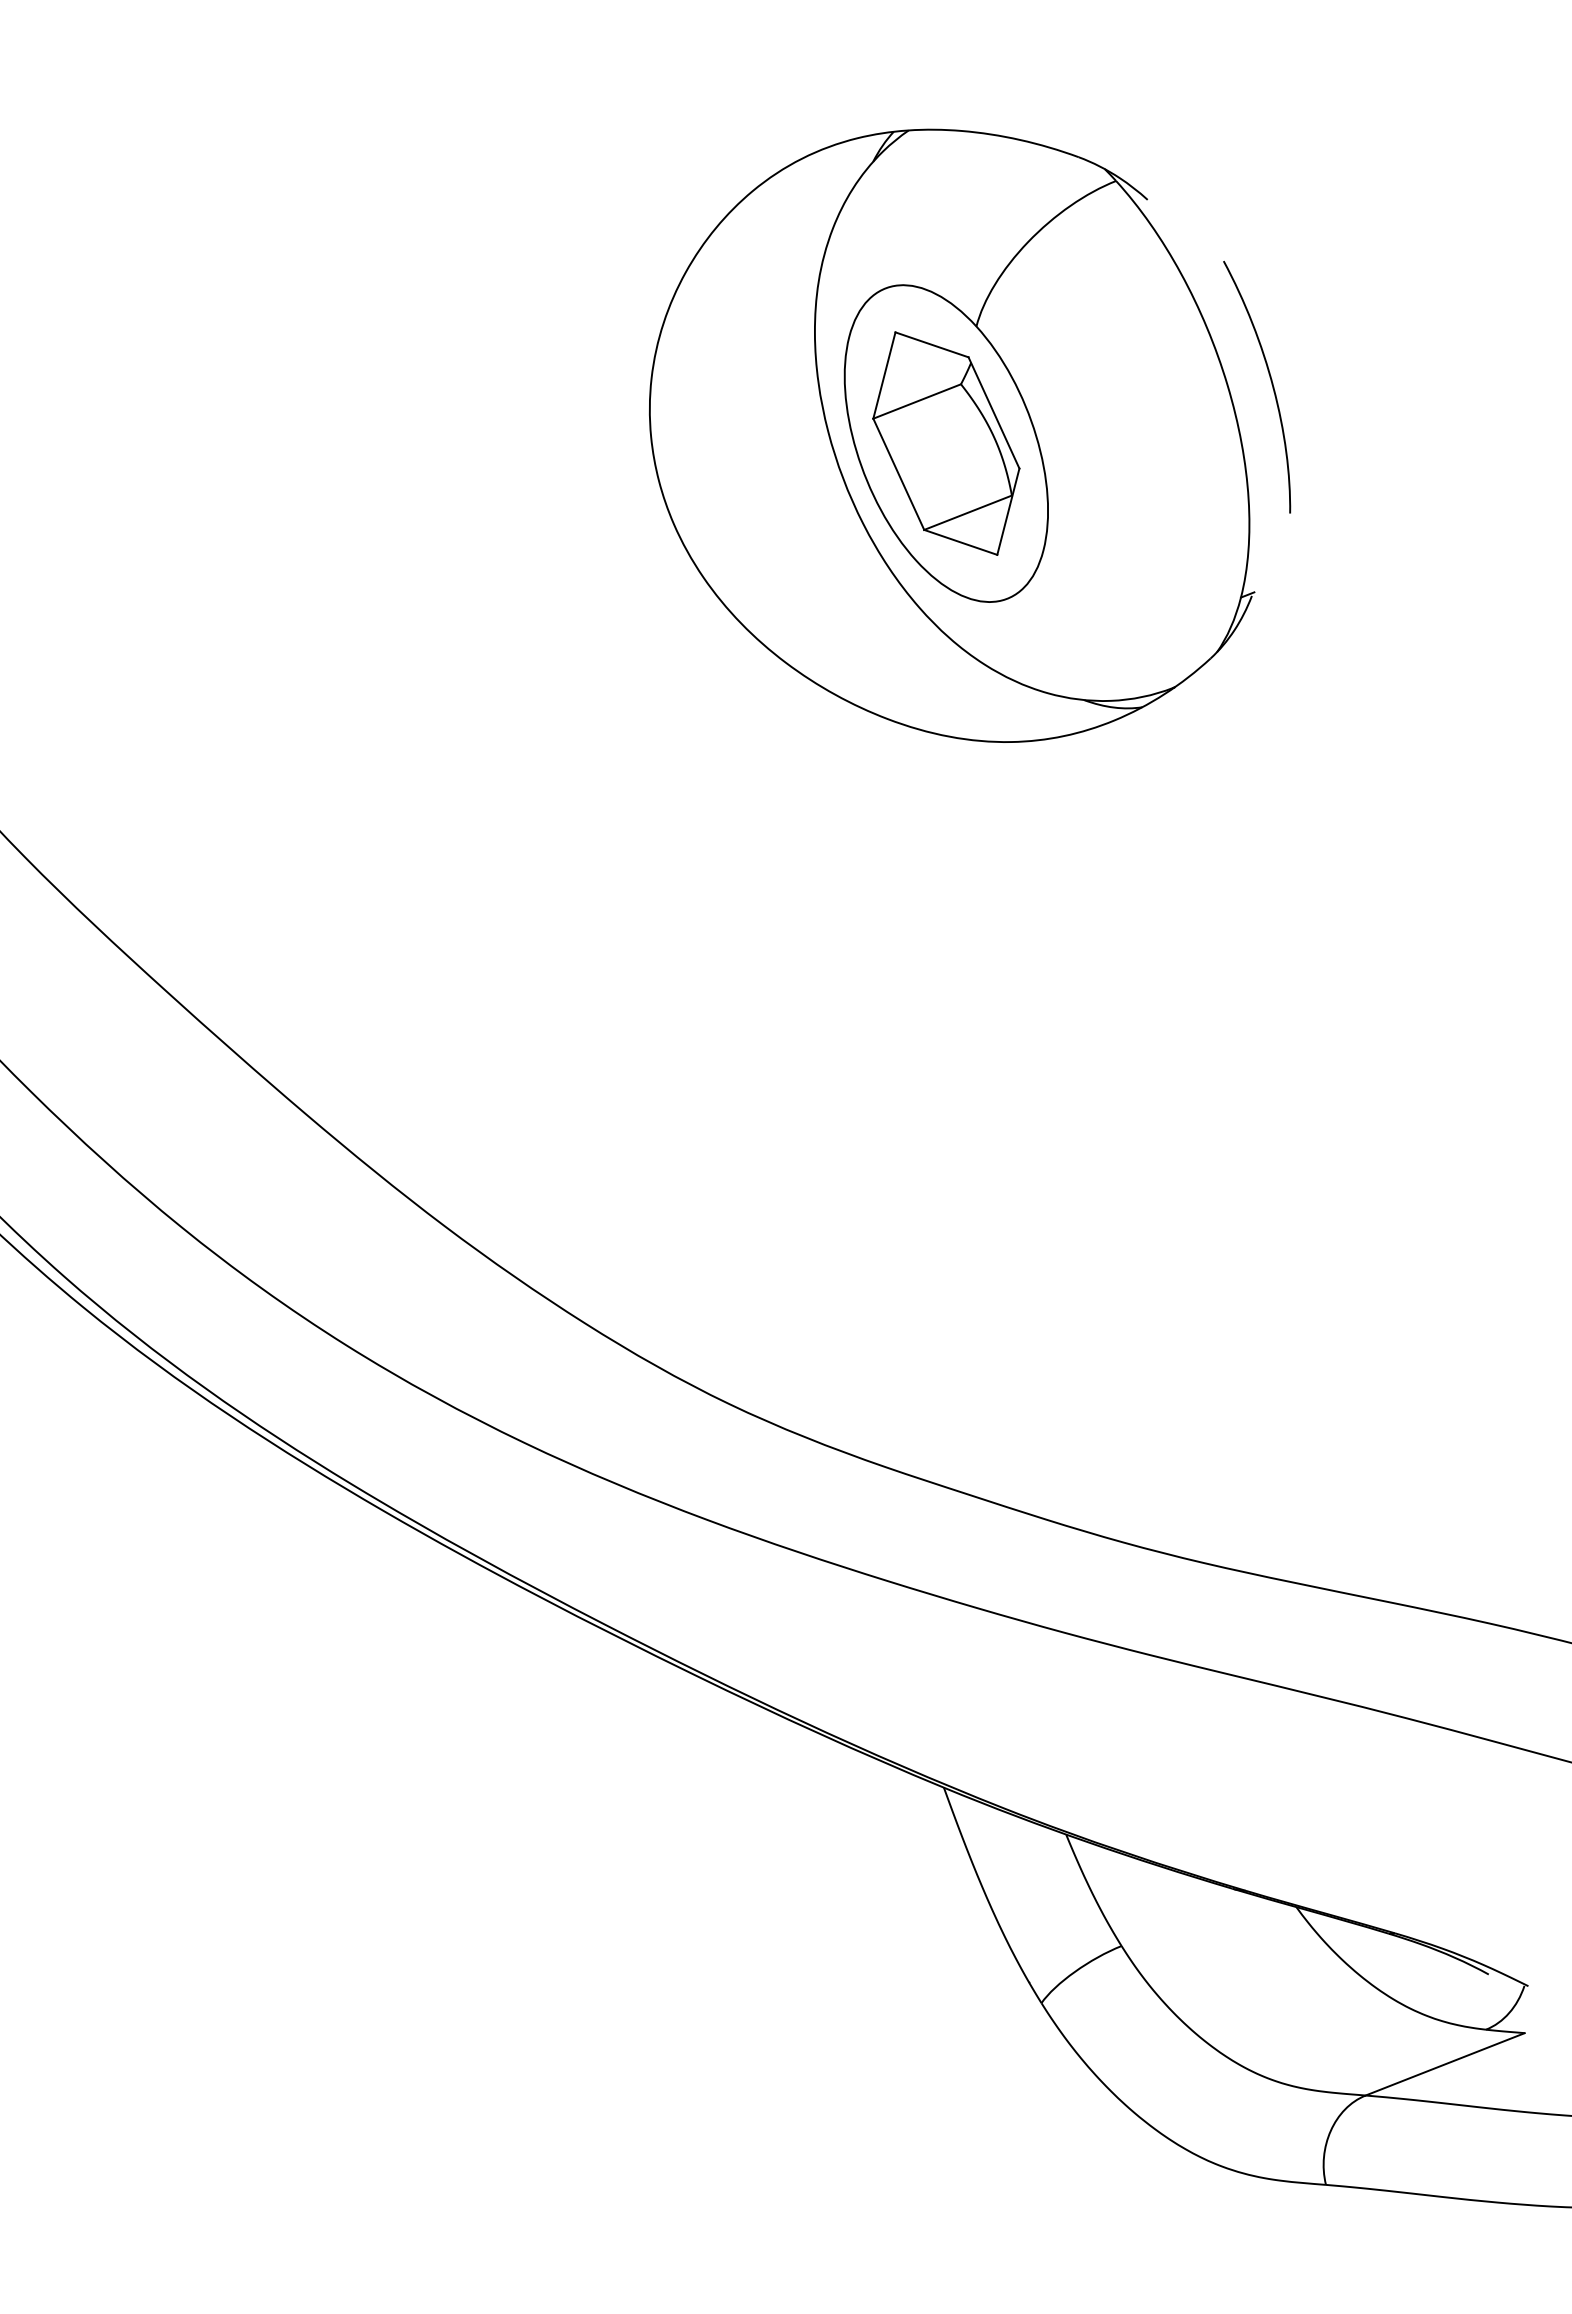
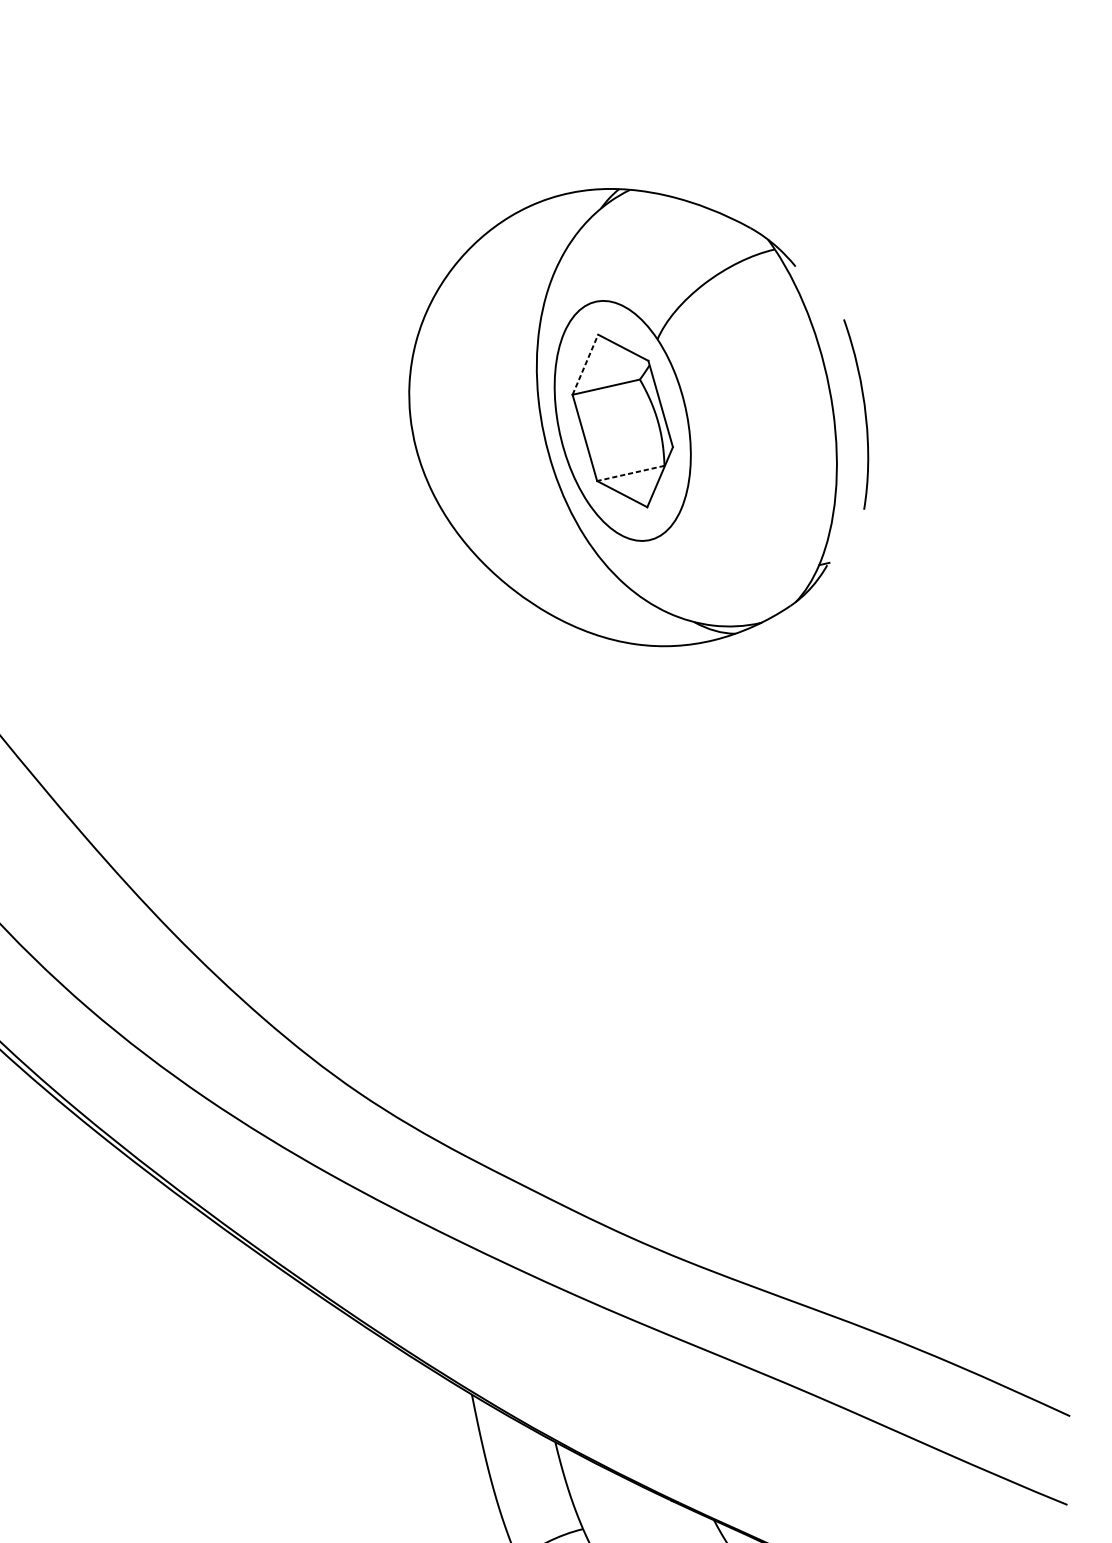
line: (884, 375) -> (585, 364), solid -> dashed
line: (967, 512) -> (630, 473), solid -> dashed

